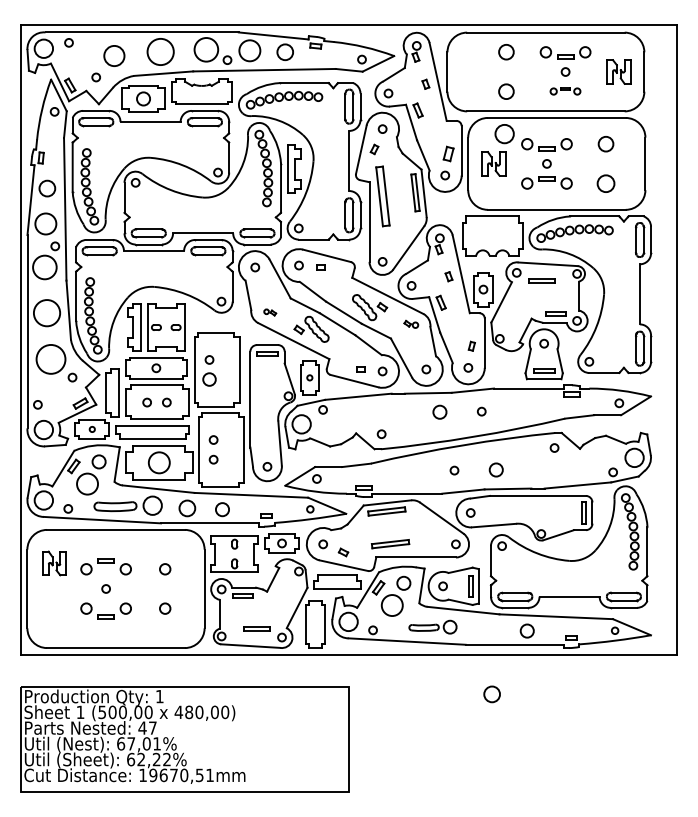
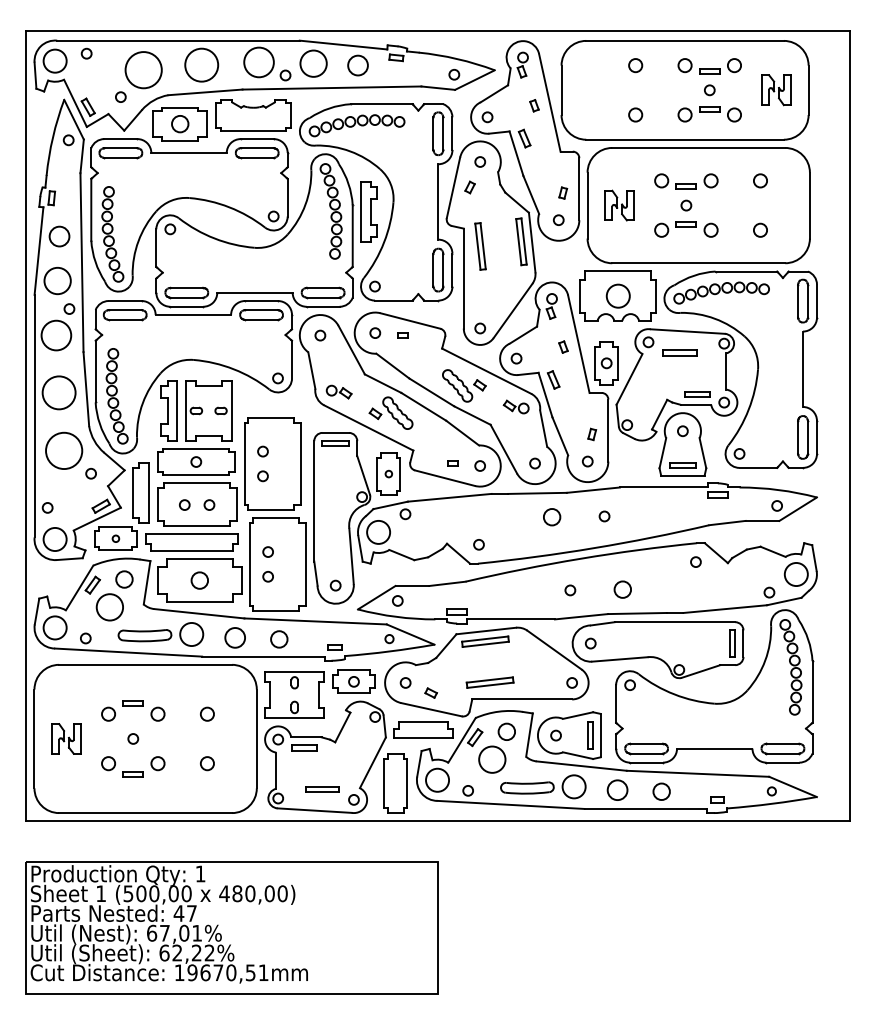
circle: (506, 52) -> (635, 65), size x0.71
circle: (114, 56) -> (143, 70), size x1.43
circle: (506, 91) -> (635, 114), size x0.71
part: (565, 91) -> (709, 114), size x1.67
circle: (504, 133) -> (617, 295), moved
circle: (606, 143) -> (760, 180), size x0.71
part: (449, 153) -> (563, 192), size x0.62
circle: (606, 182) -> (760, 229), size x0.62
part: (382, 196) -> (480, 246), size x0.62
part: (269, 312) -> (338, 391), size x1.67
part: (410, 324) -> (515, 406), size x1.43
circle: (209, 379) -> (262, 476), size x0.62
circle: (158, 462) -> (199, 580), size x0.62
part: (54, 563) -> (66, 738), moved
part: (433, 626) -> (543, 786), size x1.43
circle: (492, 693) -> (617, 789), moved

